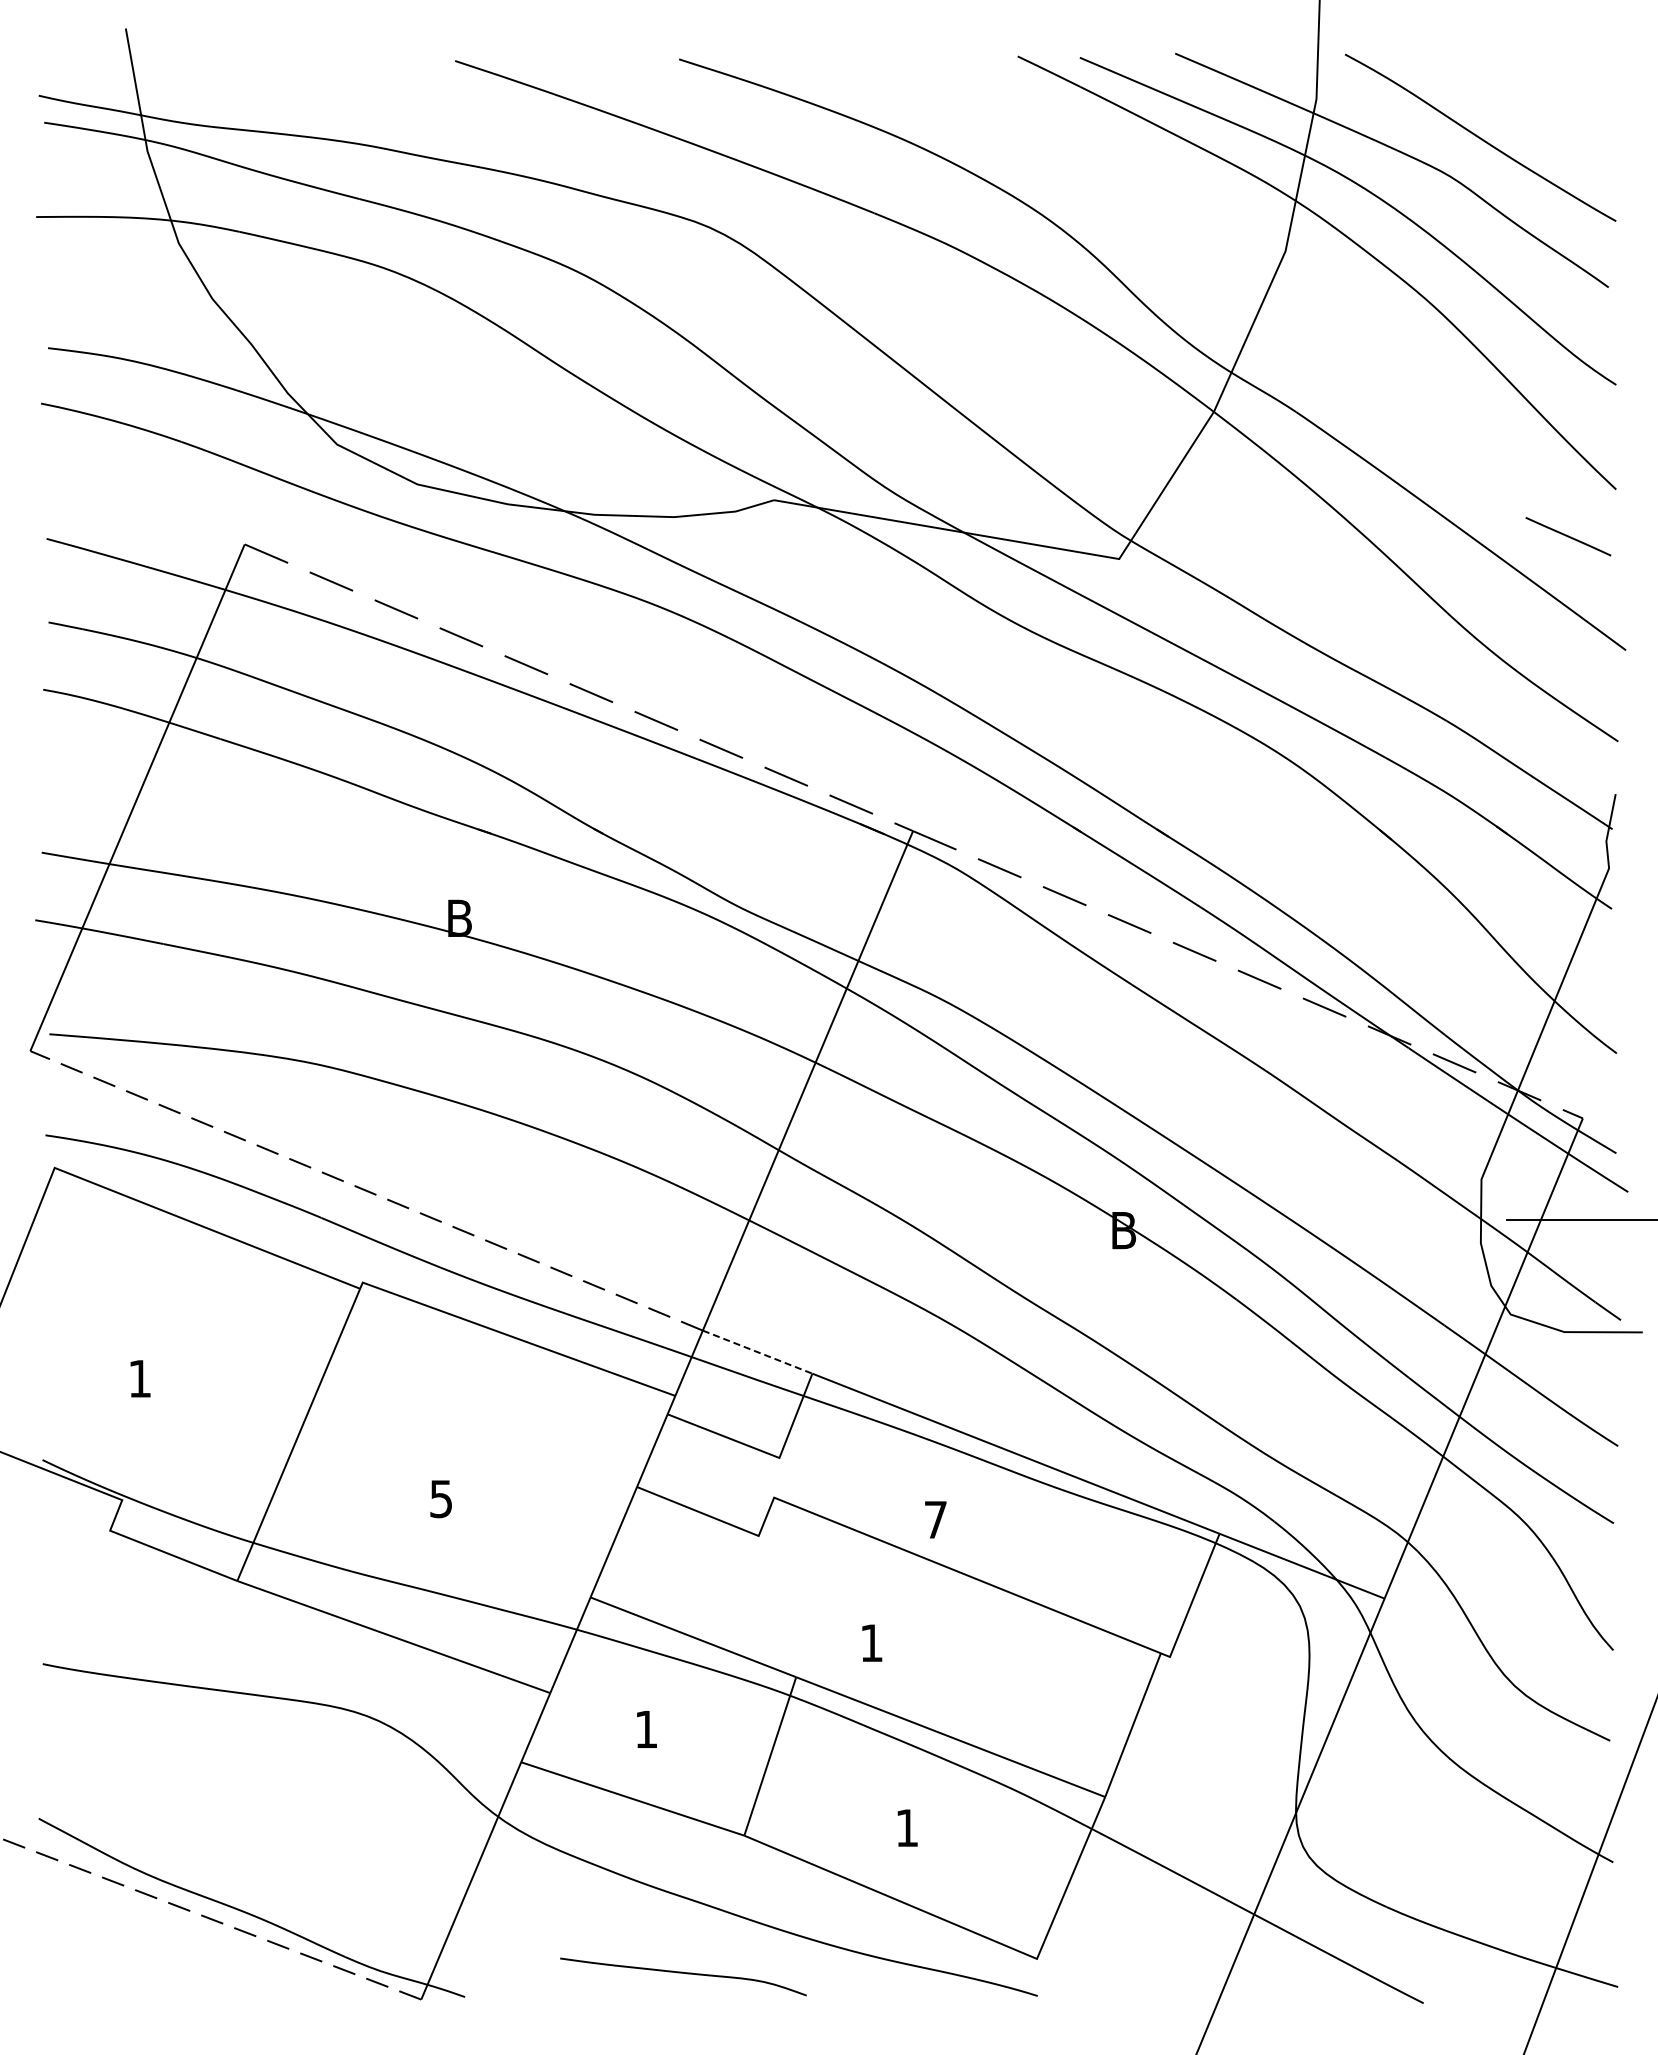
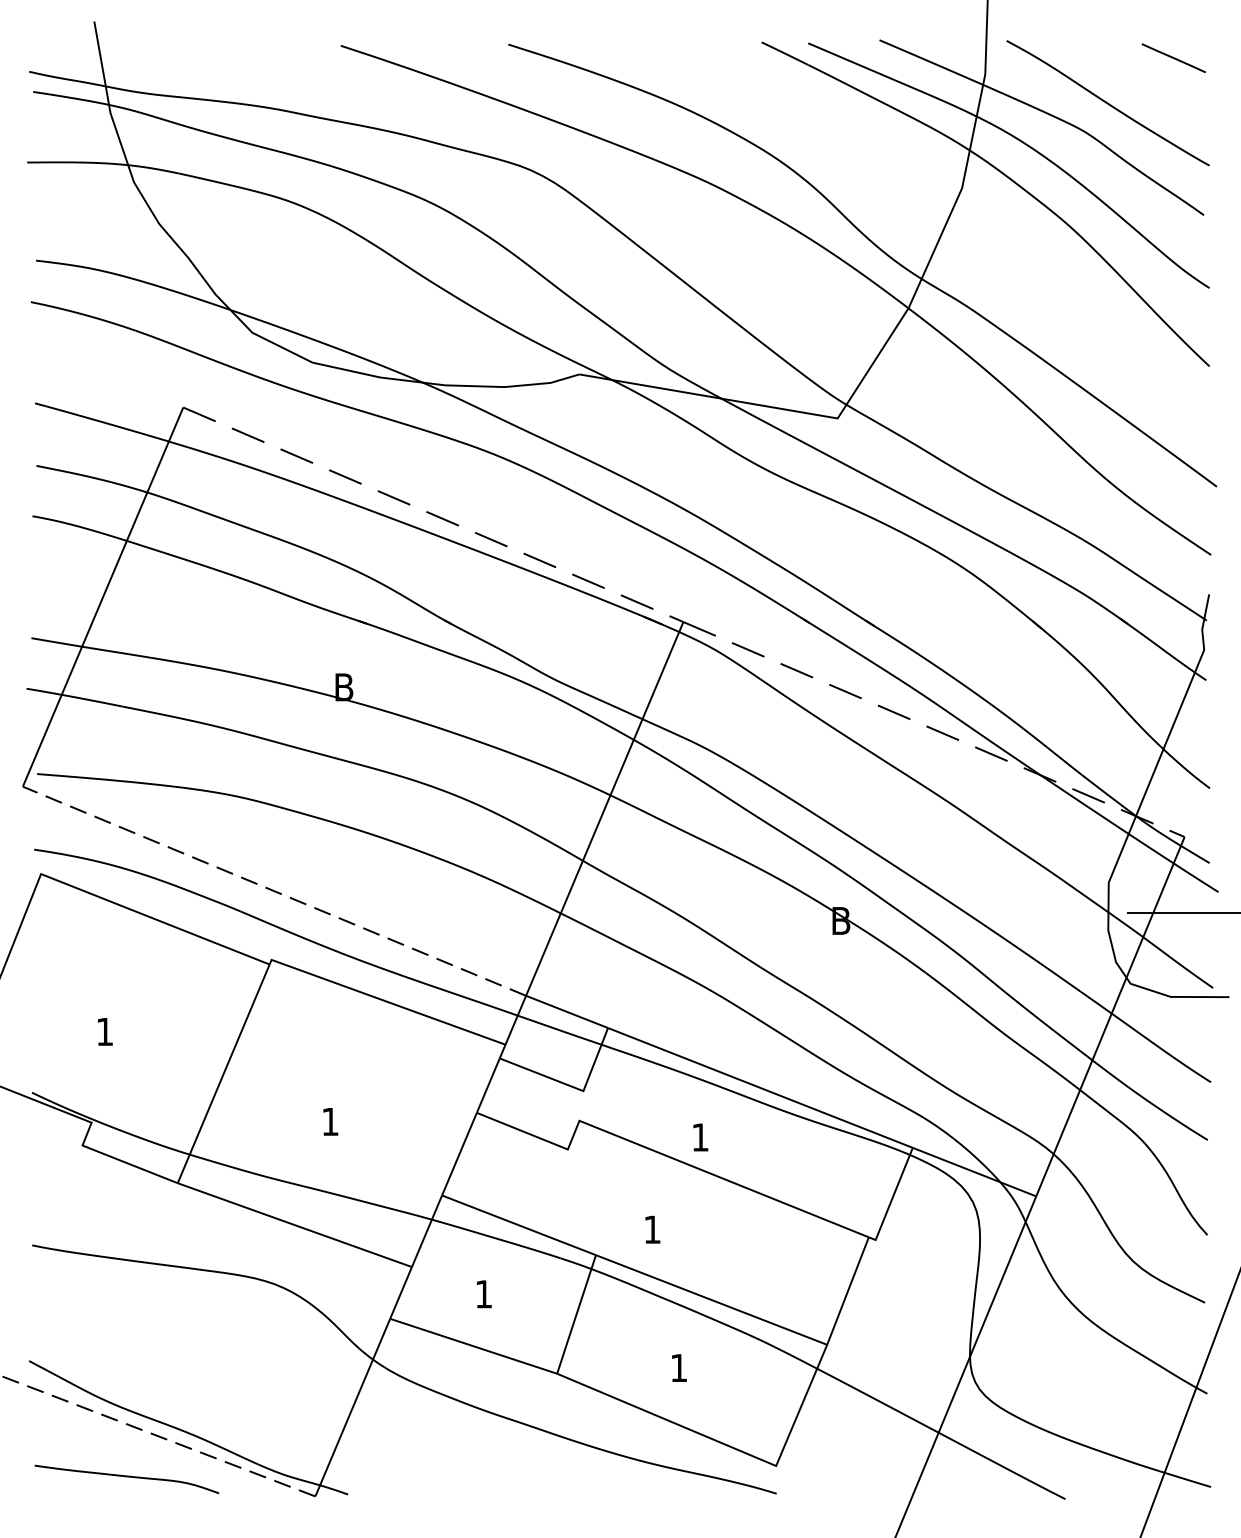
line: (1568, 536) -> (1173, 58), moved
line: (757, 1352) -> (566, 1012), dashed -> solid
text: (440, 1499) -> (329, 1122), 5 -> 1
text: (935, 1519) -> (700, 1137), 7 -> 1
curve: (683, 1973) -> (126, 1476), moved

